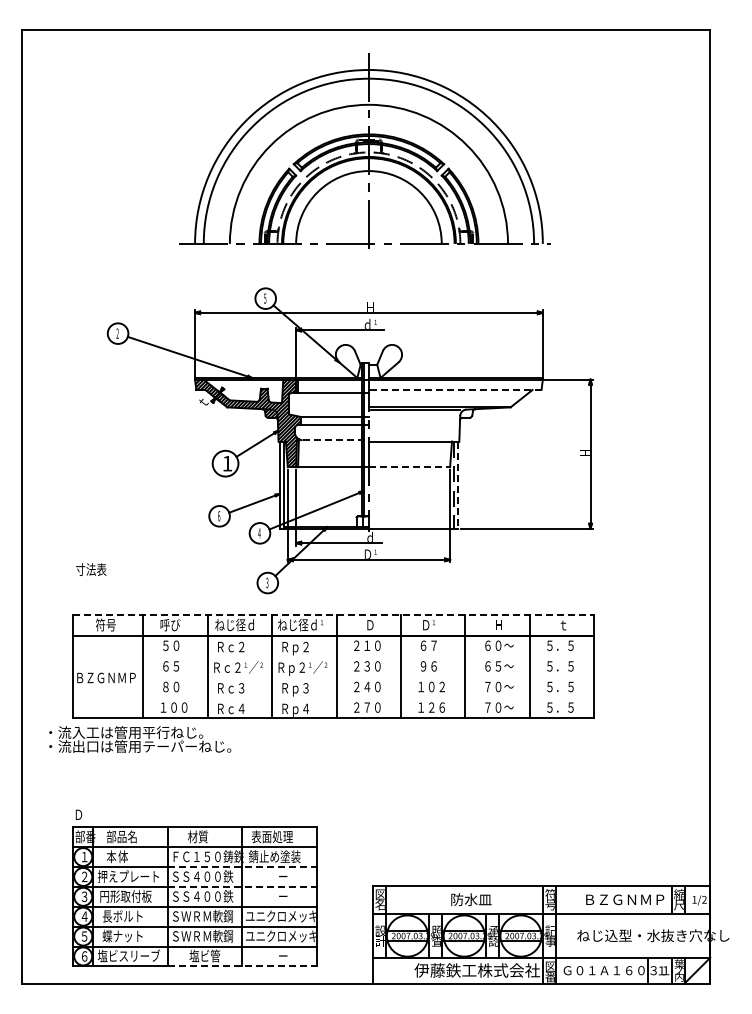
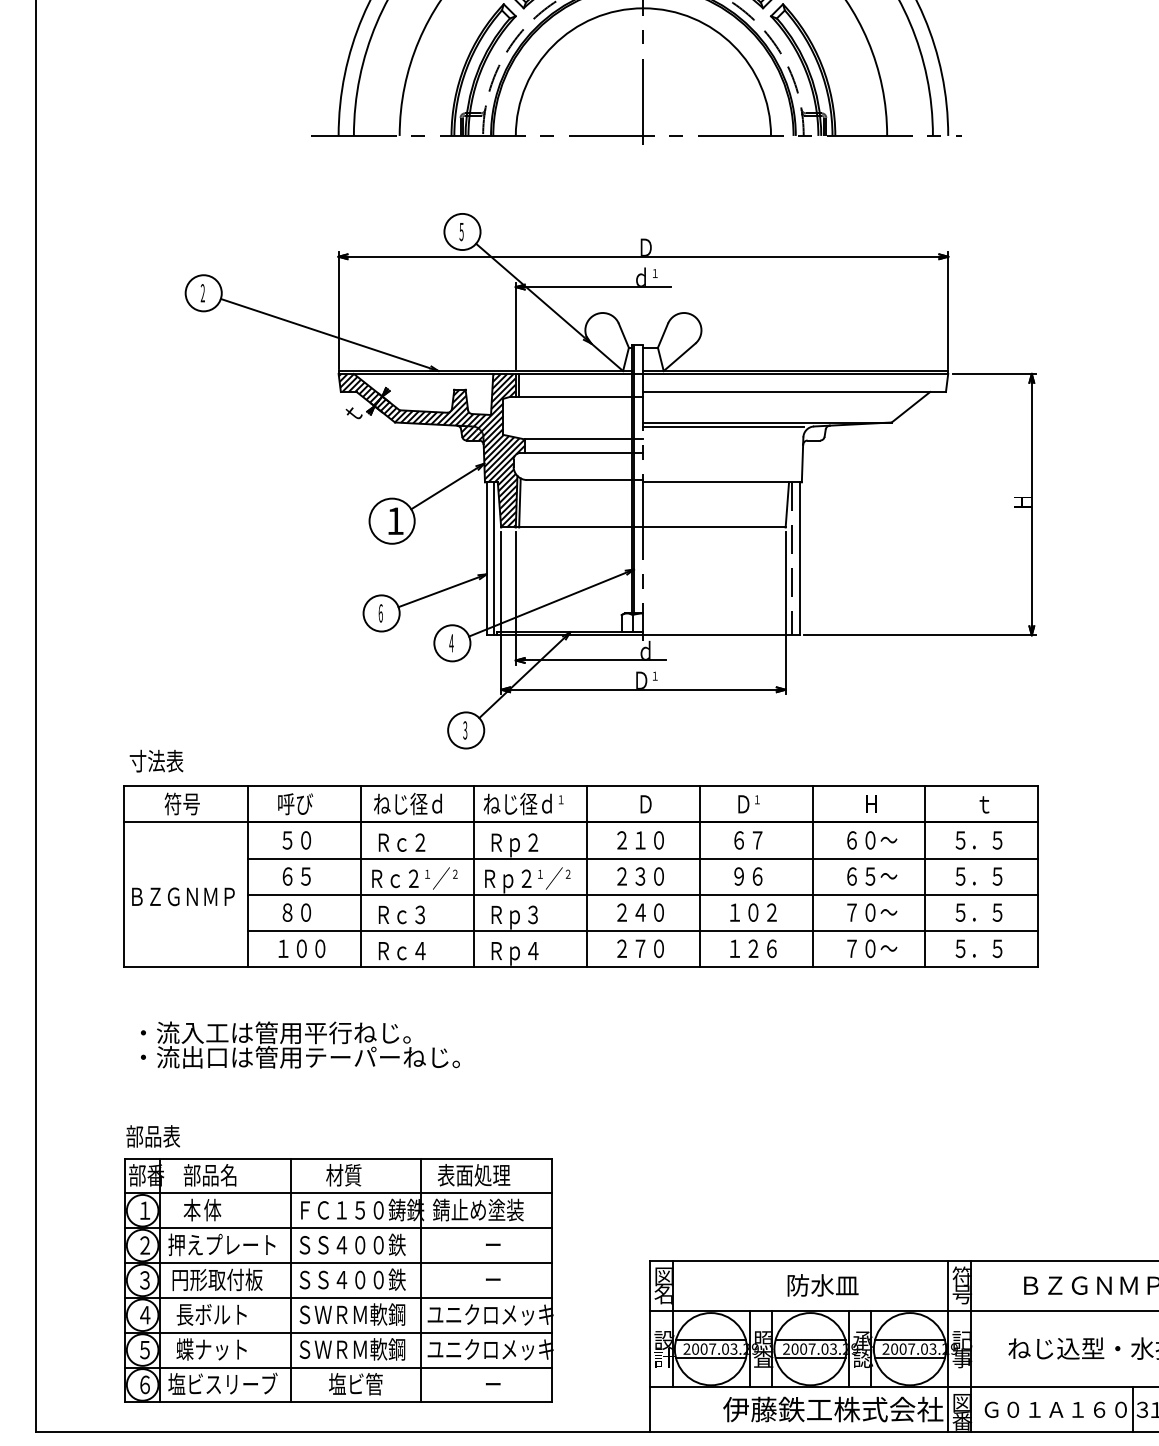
text: (370, 306) -> (646, 245), Ｈ -> Ｄ
line: (454, 389) -> (793, 391), dashed -> solid
line: (336, 440) -> (586, 480), dashed -> solid
line: (409, 467) -> (714, 527), dashed -> solid
line: (458, 485) -> (800, 559), dashed -> solid
text: (91, 569) -> (157, 761), moved
line: (333, 614) -> (581, 785), dashed -> solid
line: (368, 656) -> (642, 859), added
line: (368, 676) -> (642, 894), added
line: (368, 697) -> (642, 931), added
text: (140, 739) -> (300, 1044), moved
text: (89, 814) -> (153, 1136), Ｄ -> 部品表
line: (242, 867) -> (421, 1229), dashed -> solid
line: (242, 886) -> (421, 1262), dashed -> solid
line: (242, 966) -> (421, 1402), dashed -> solid

